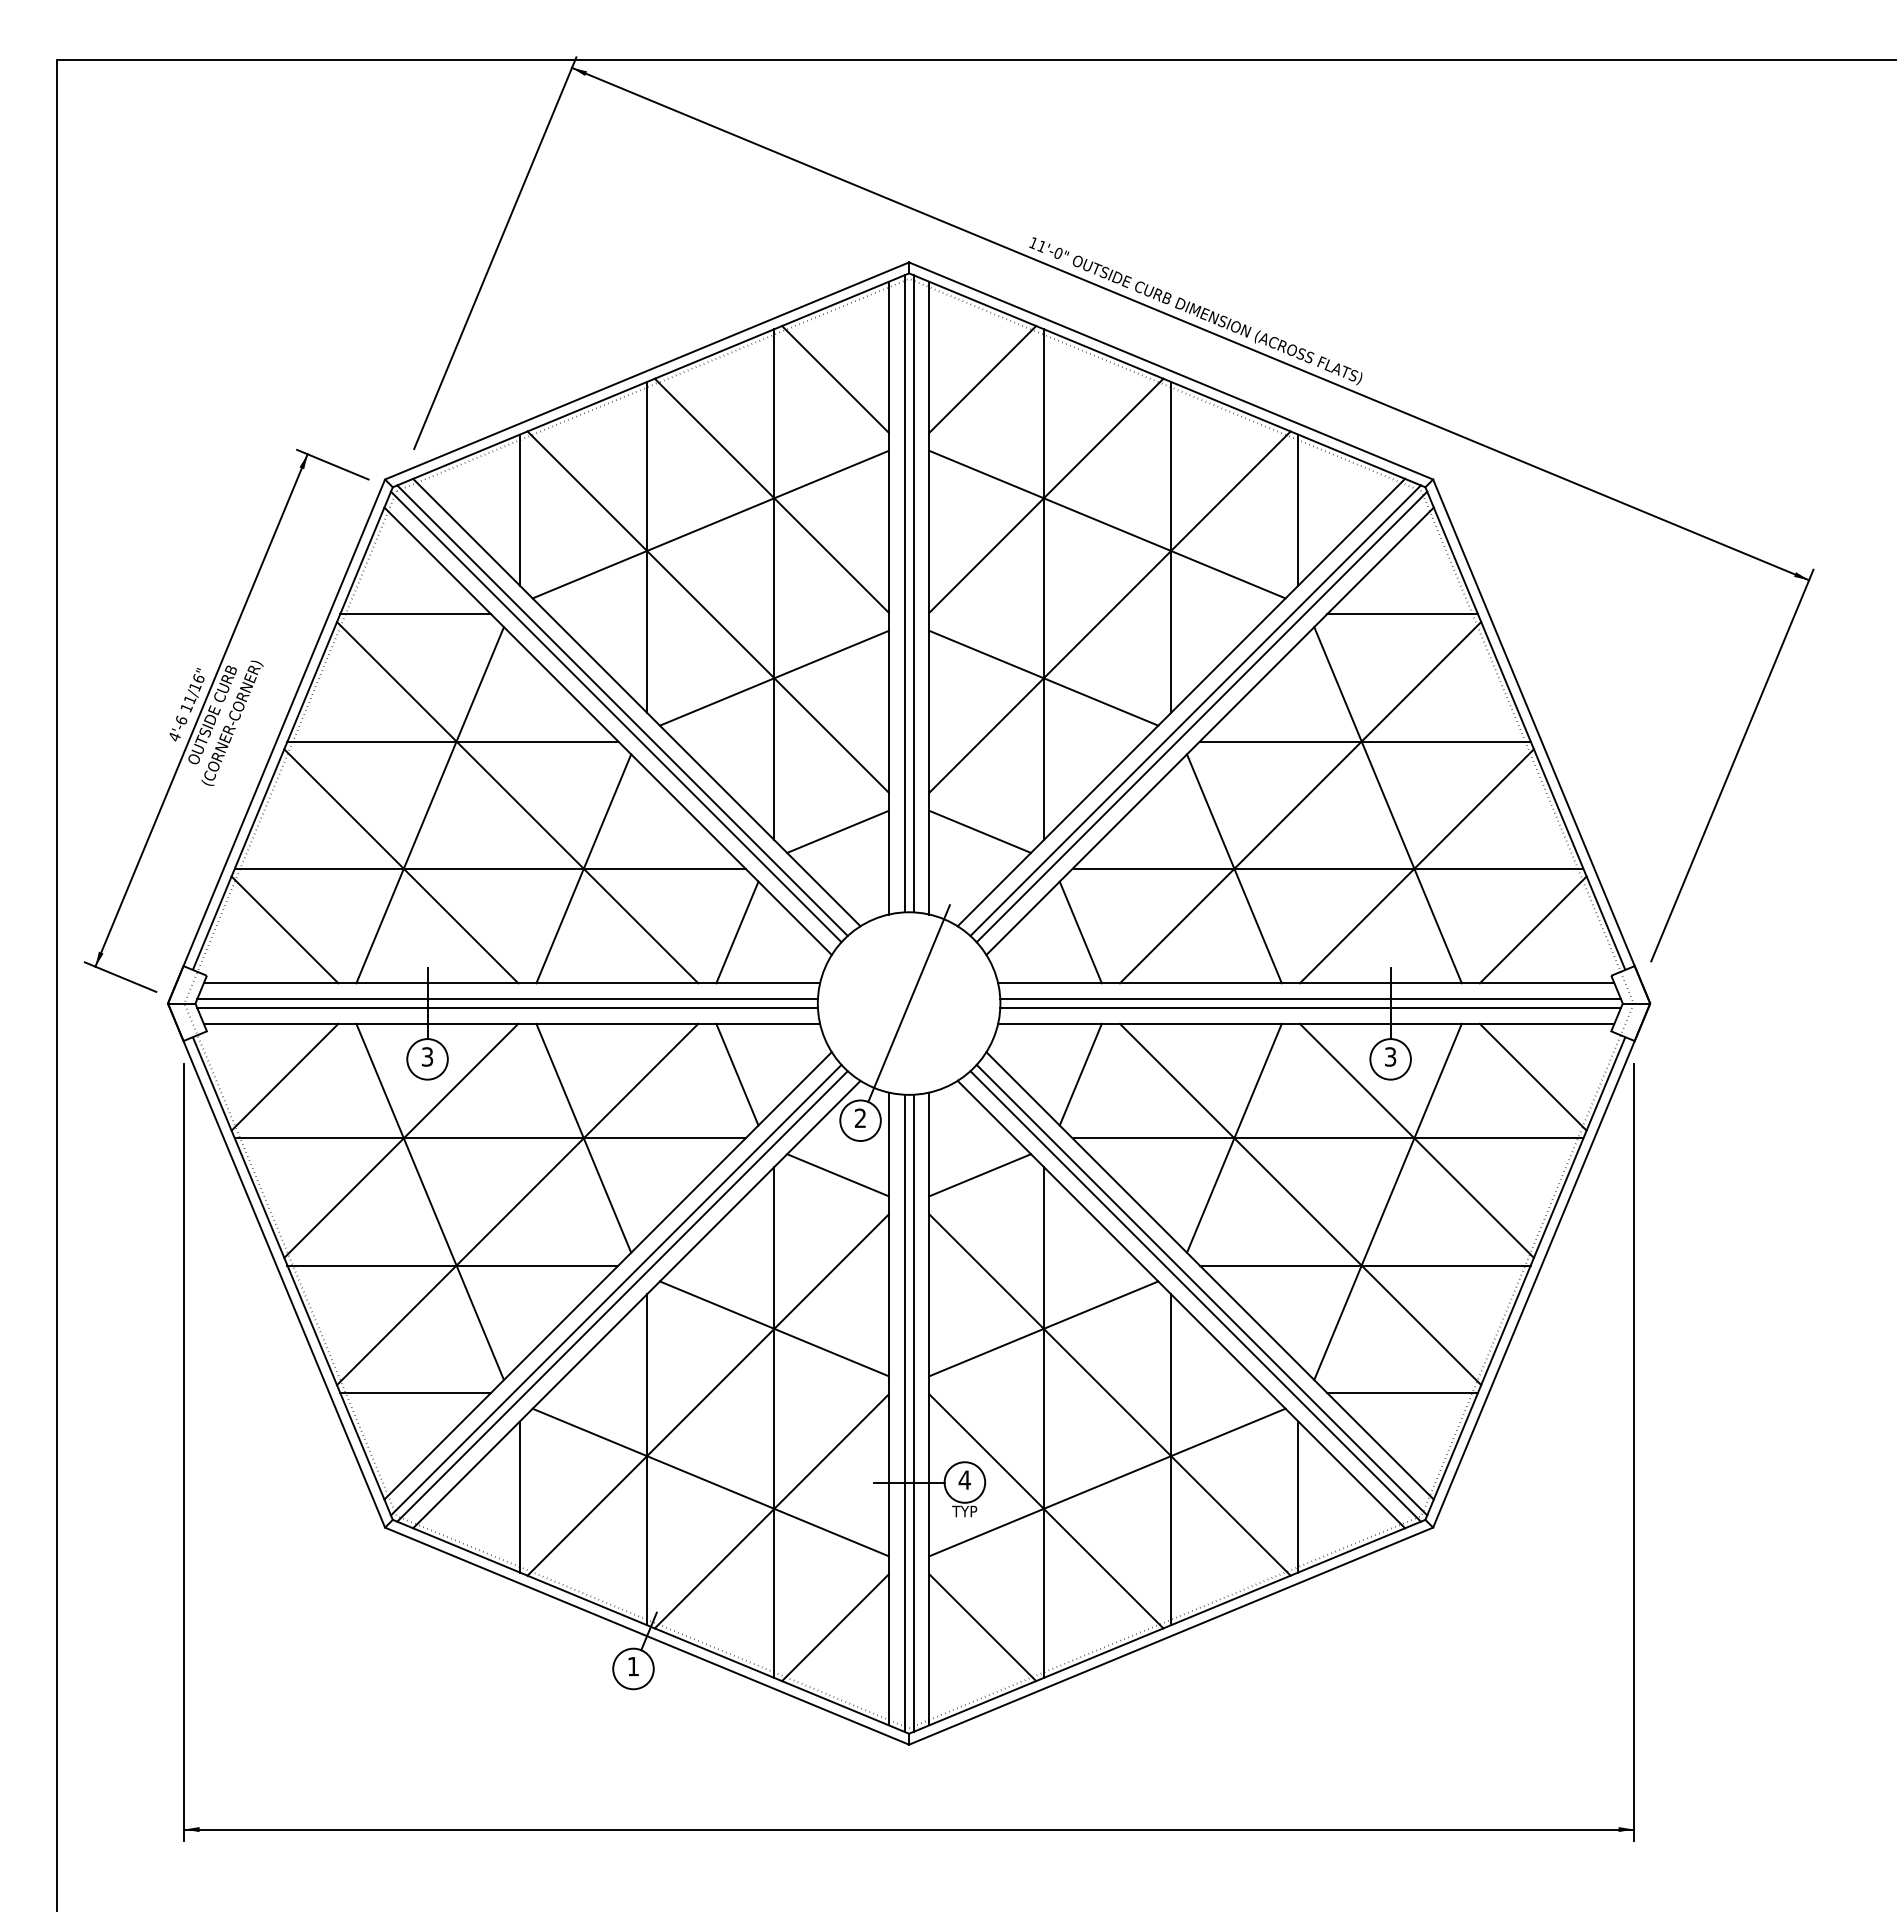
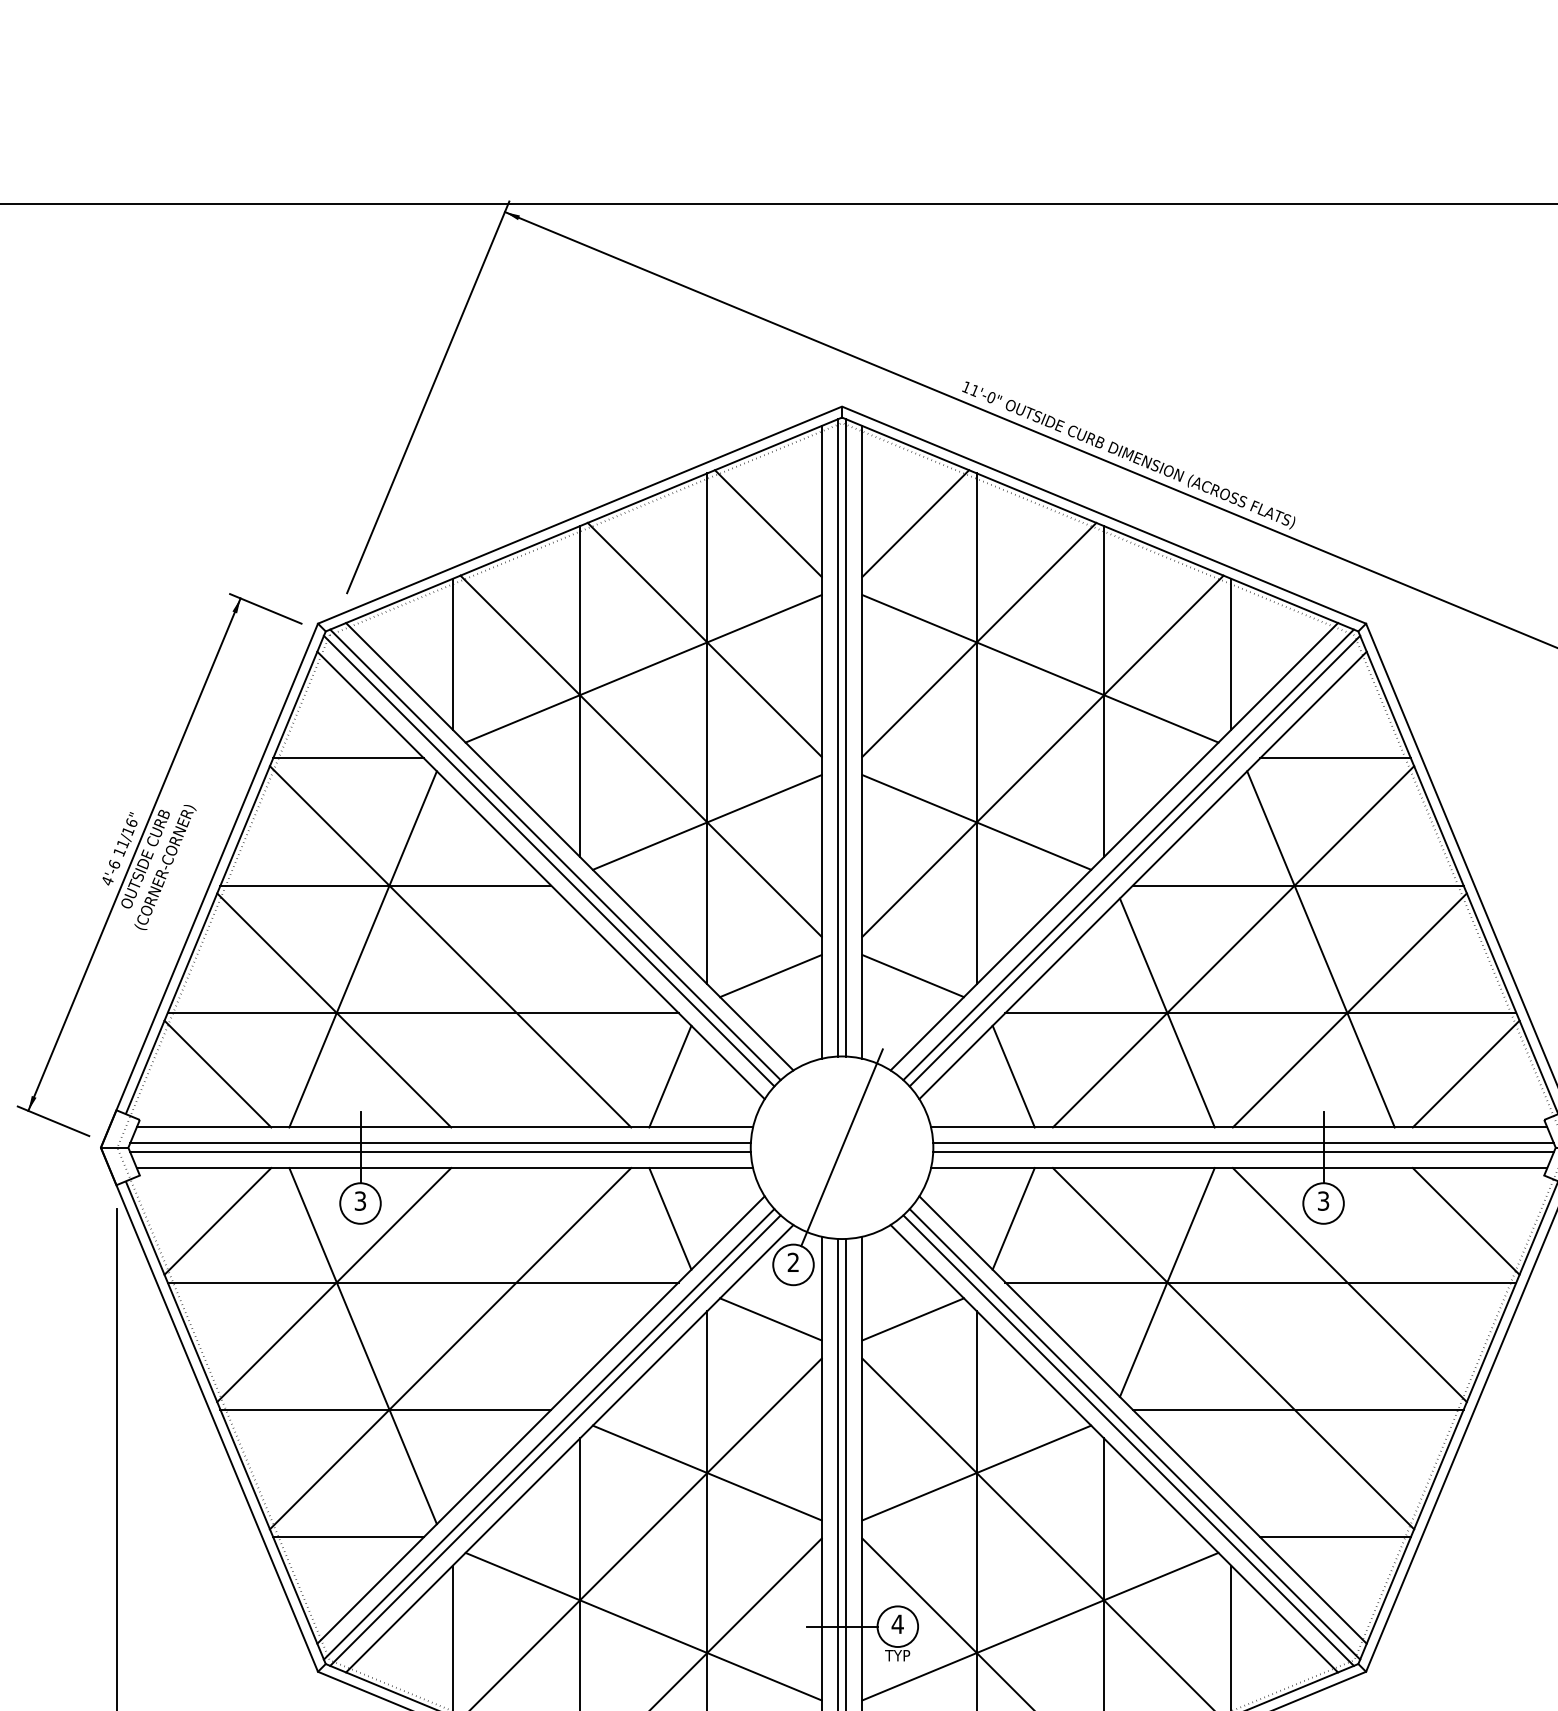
line: (583, 868) -> (516, 1012), removed
line: (583, 1137) -> (516, 1281), removed
line: (1387, 1201) -> (1320, 1345), removed

